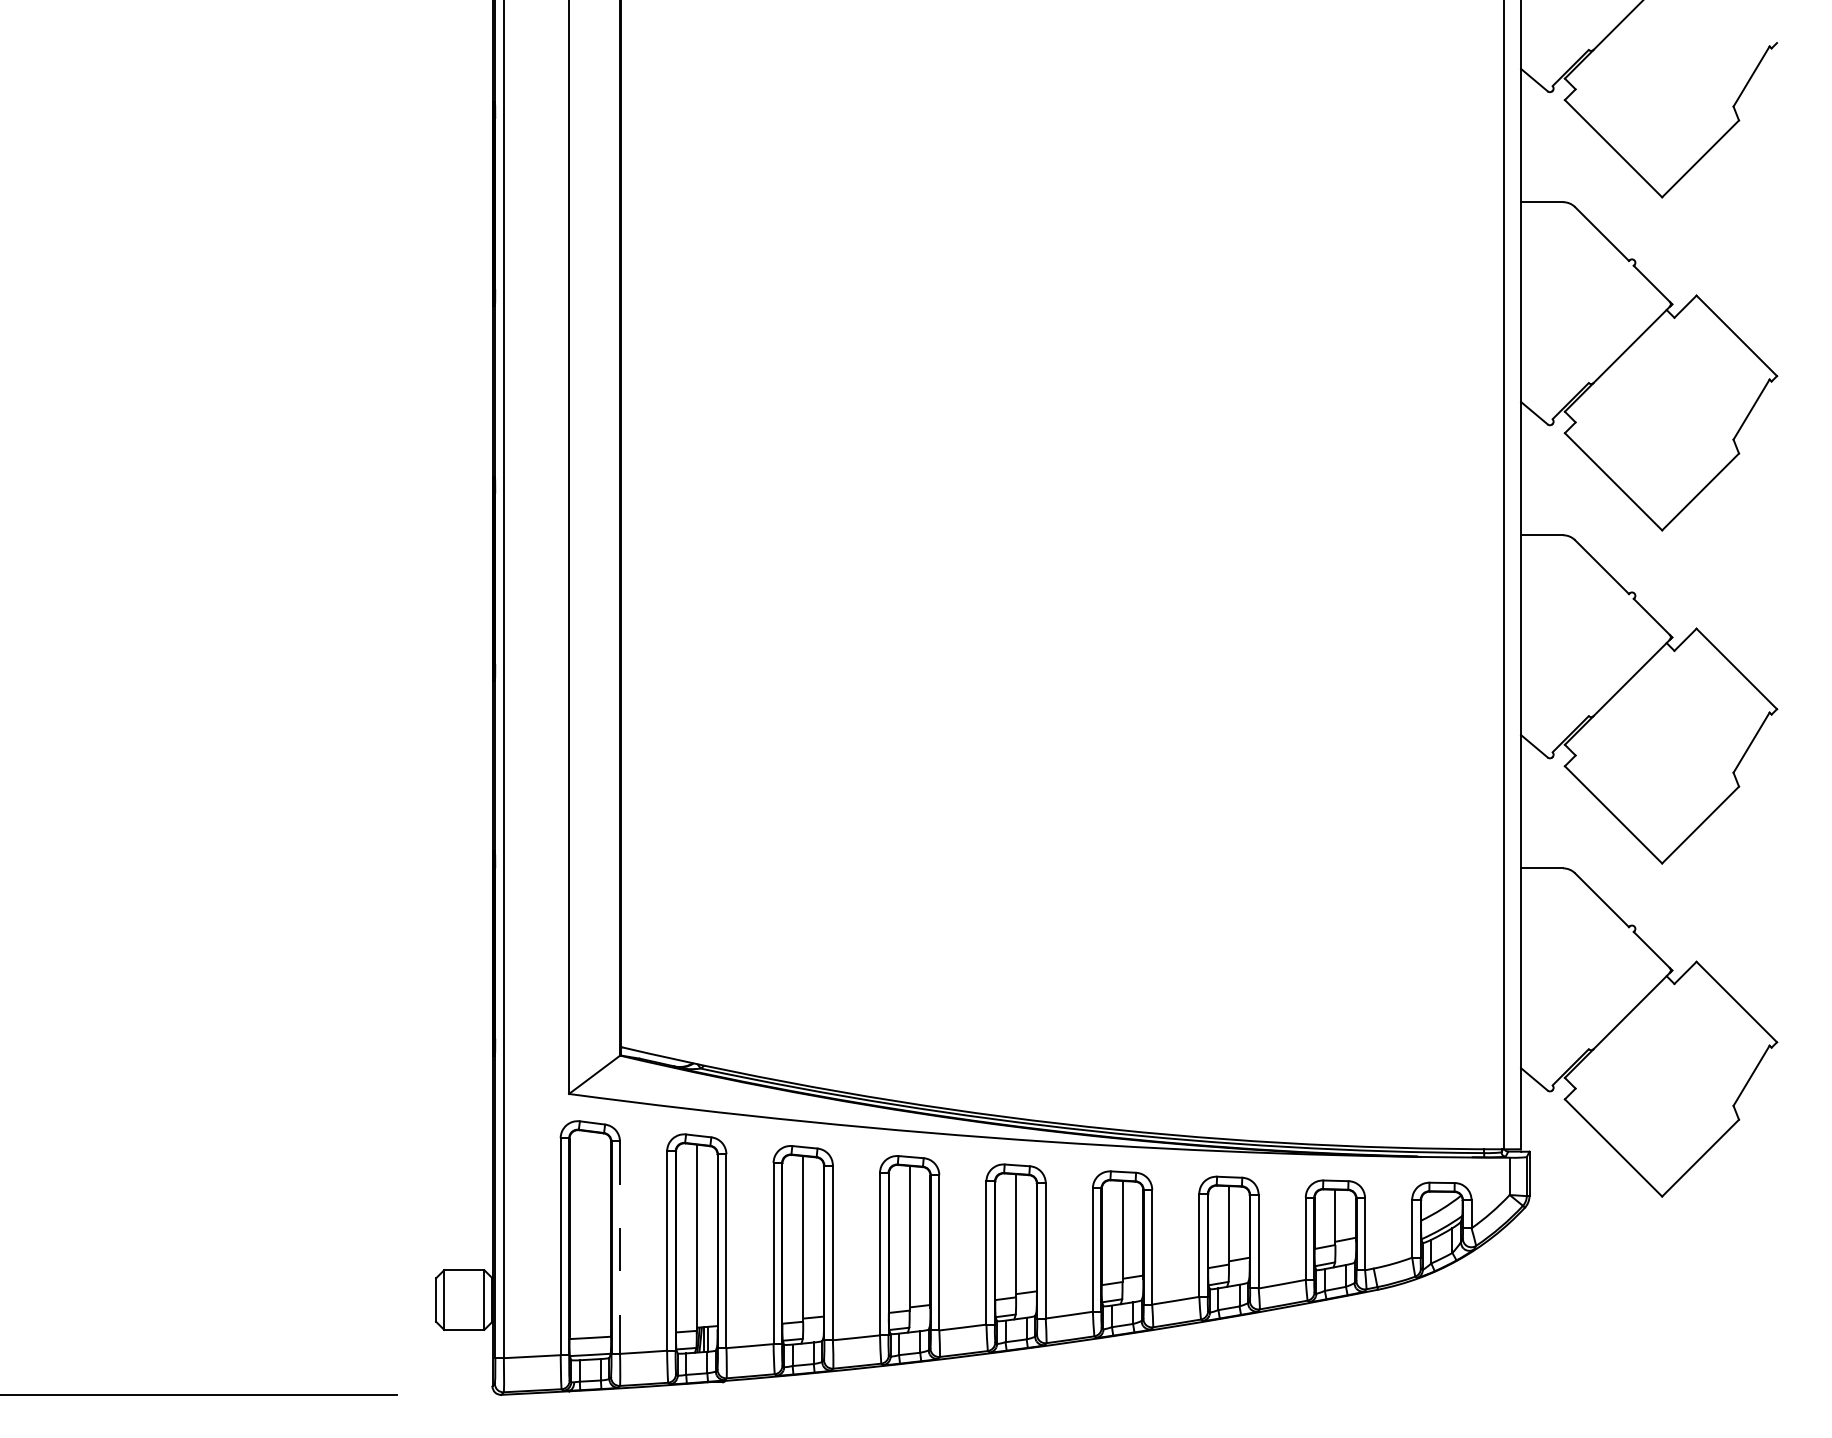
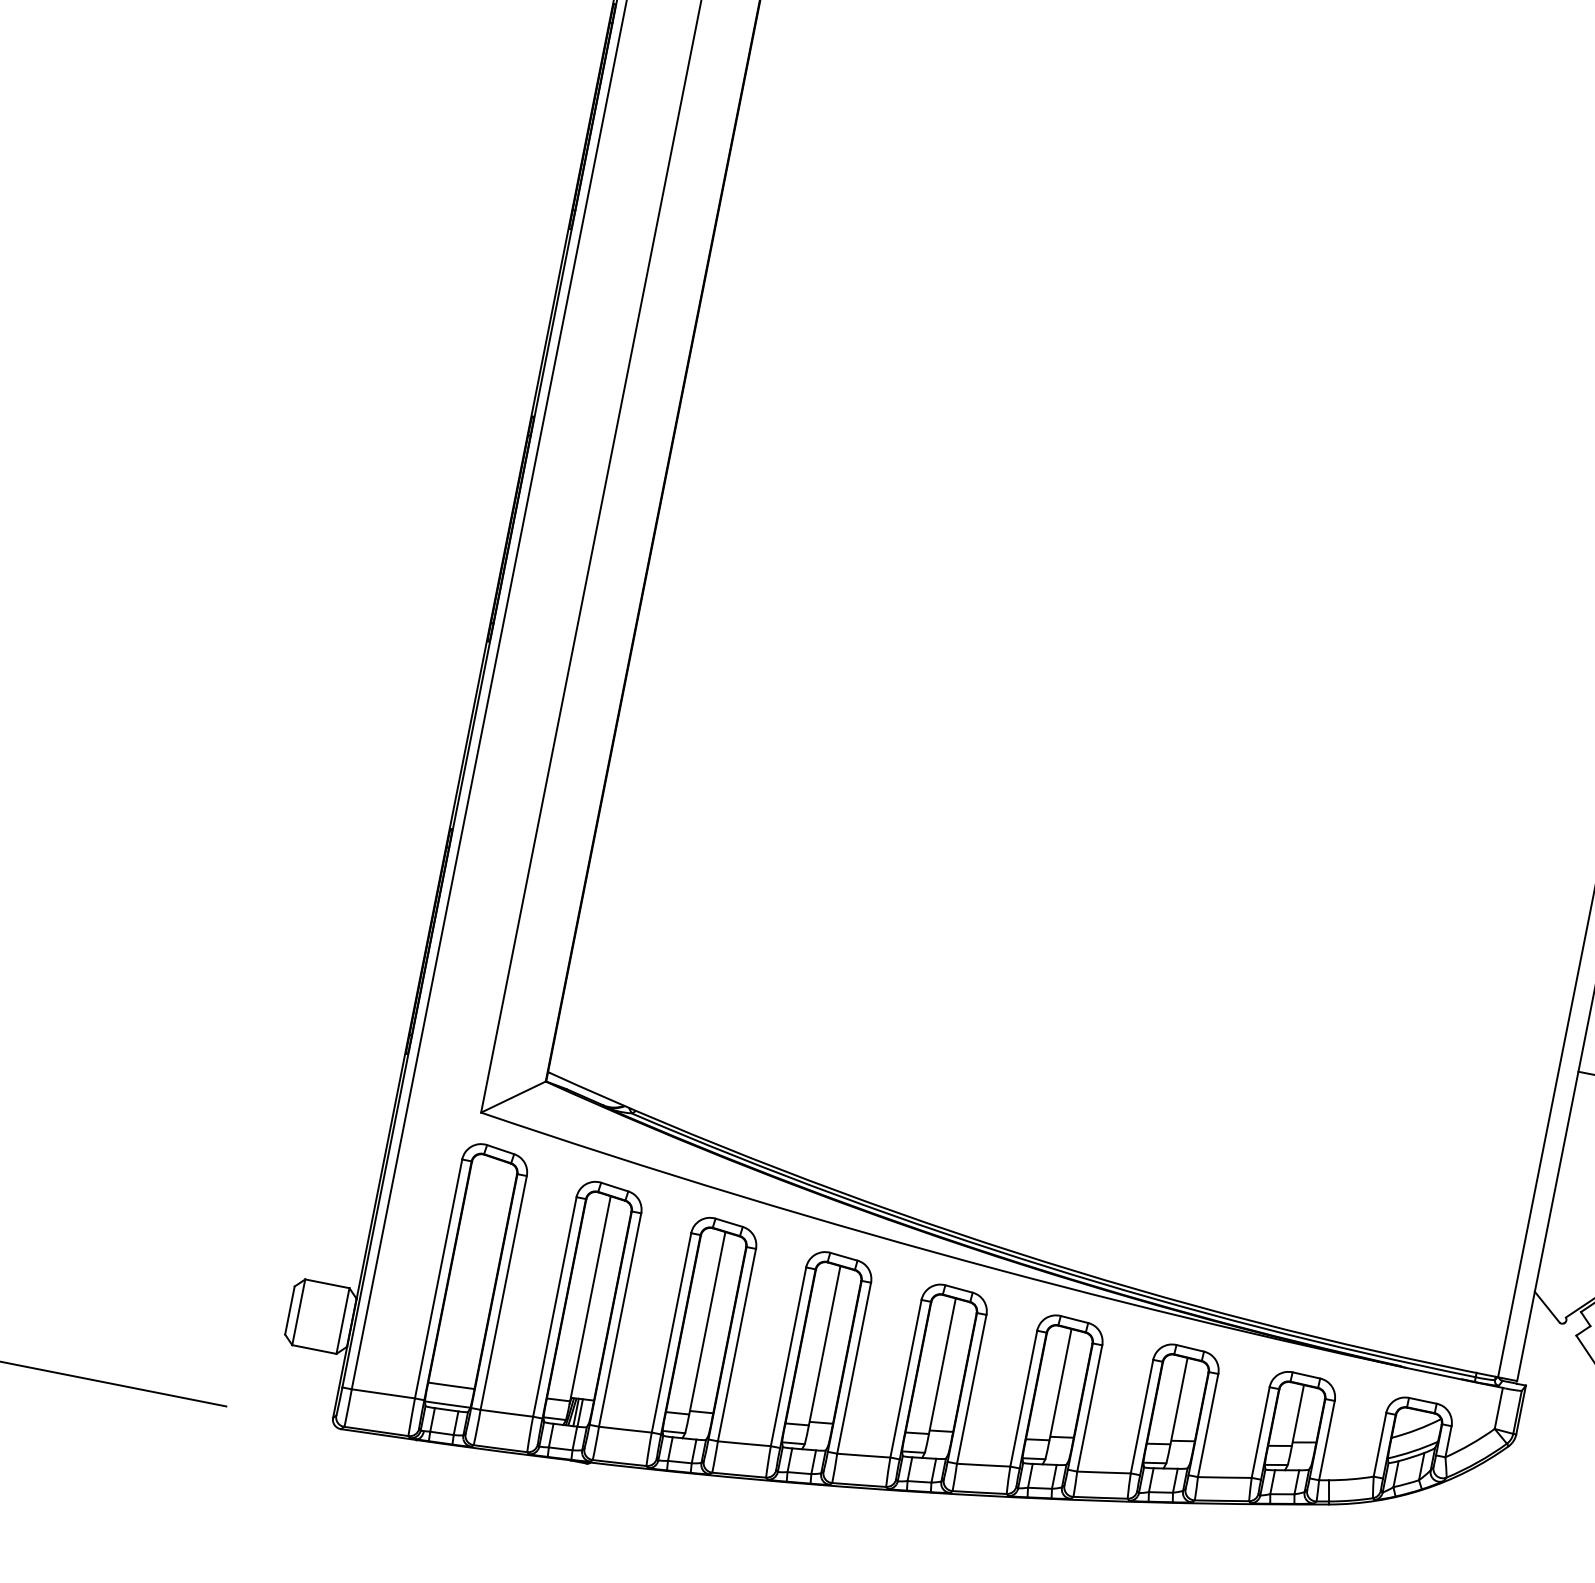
line: (619, 1248) -> (502, 1293), dashed -> solid

